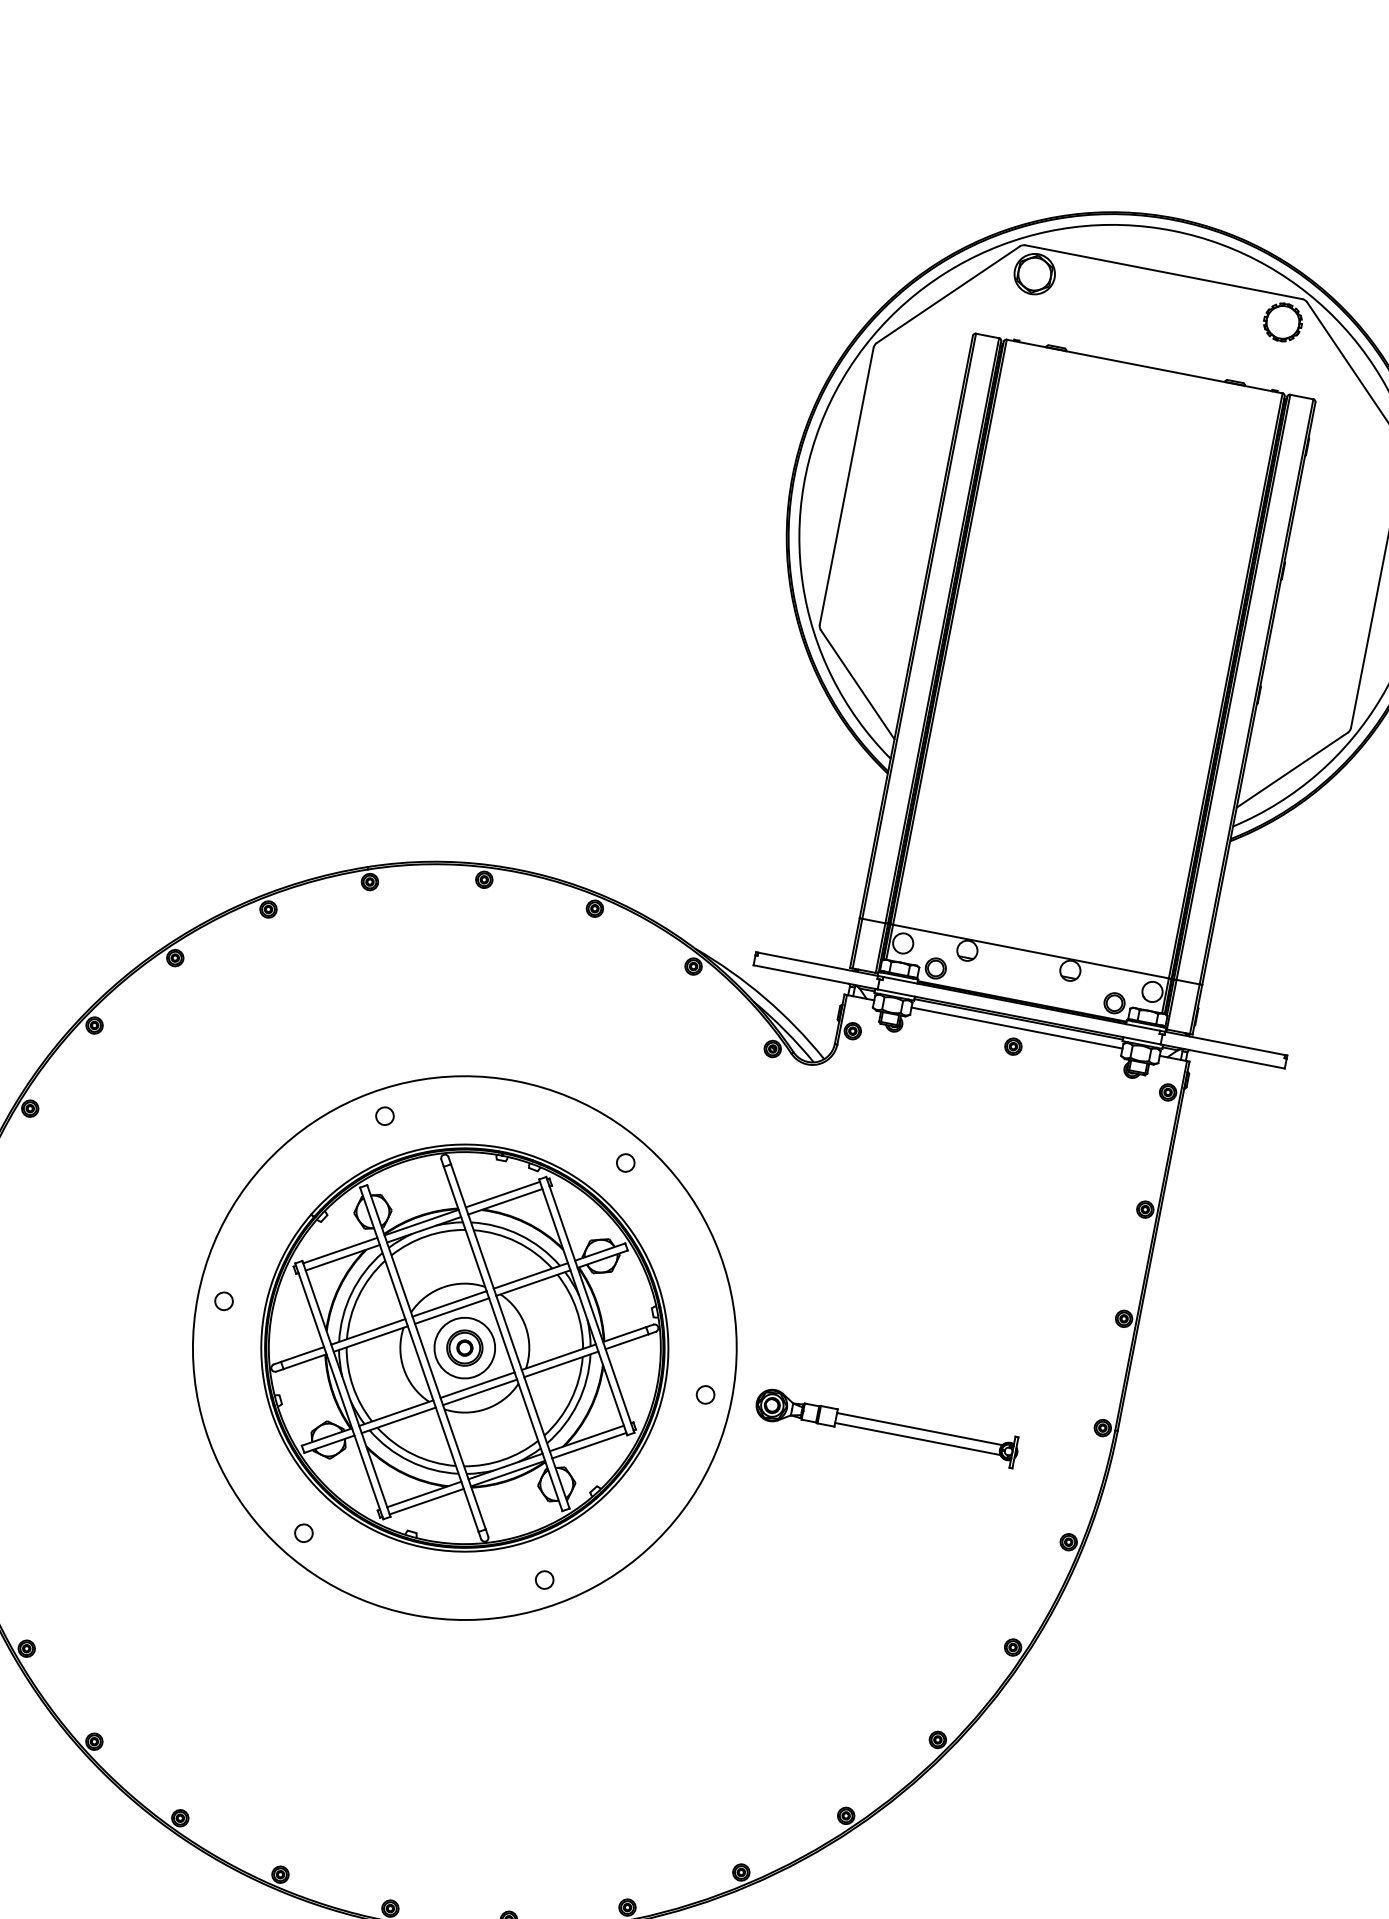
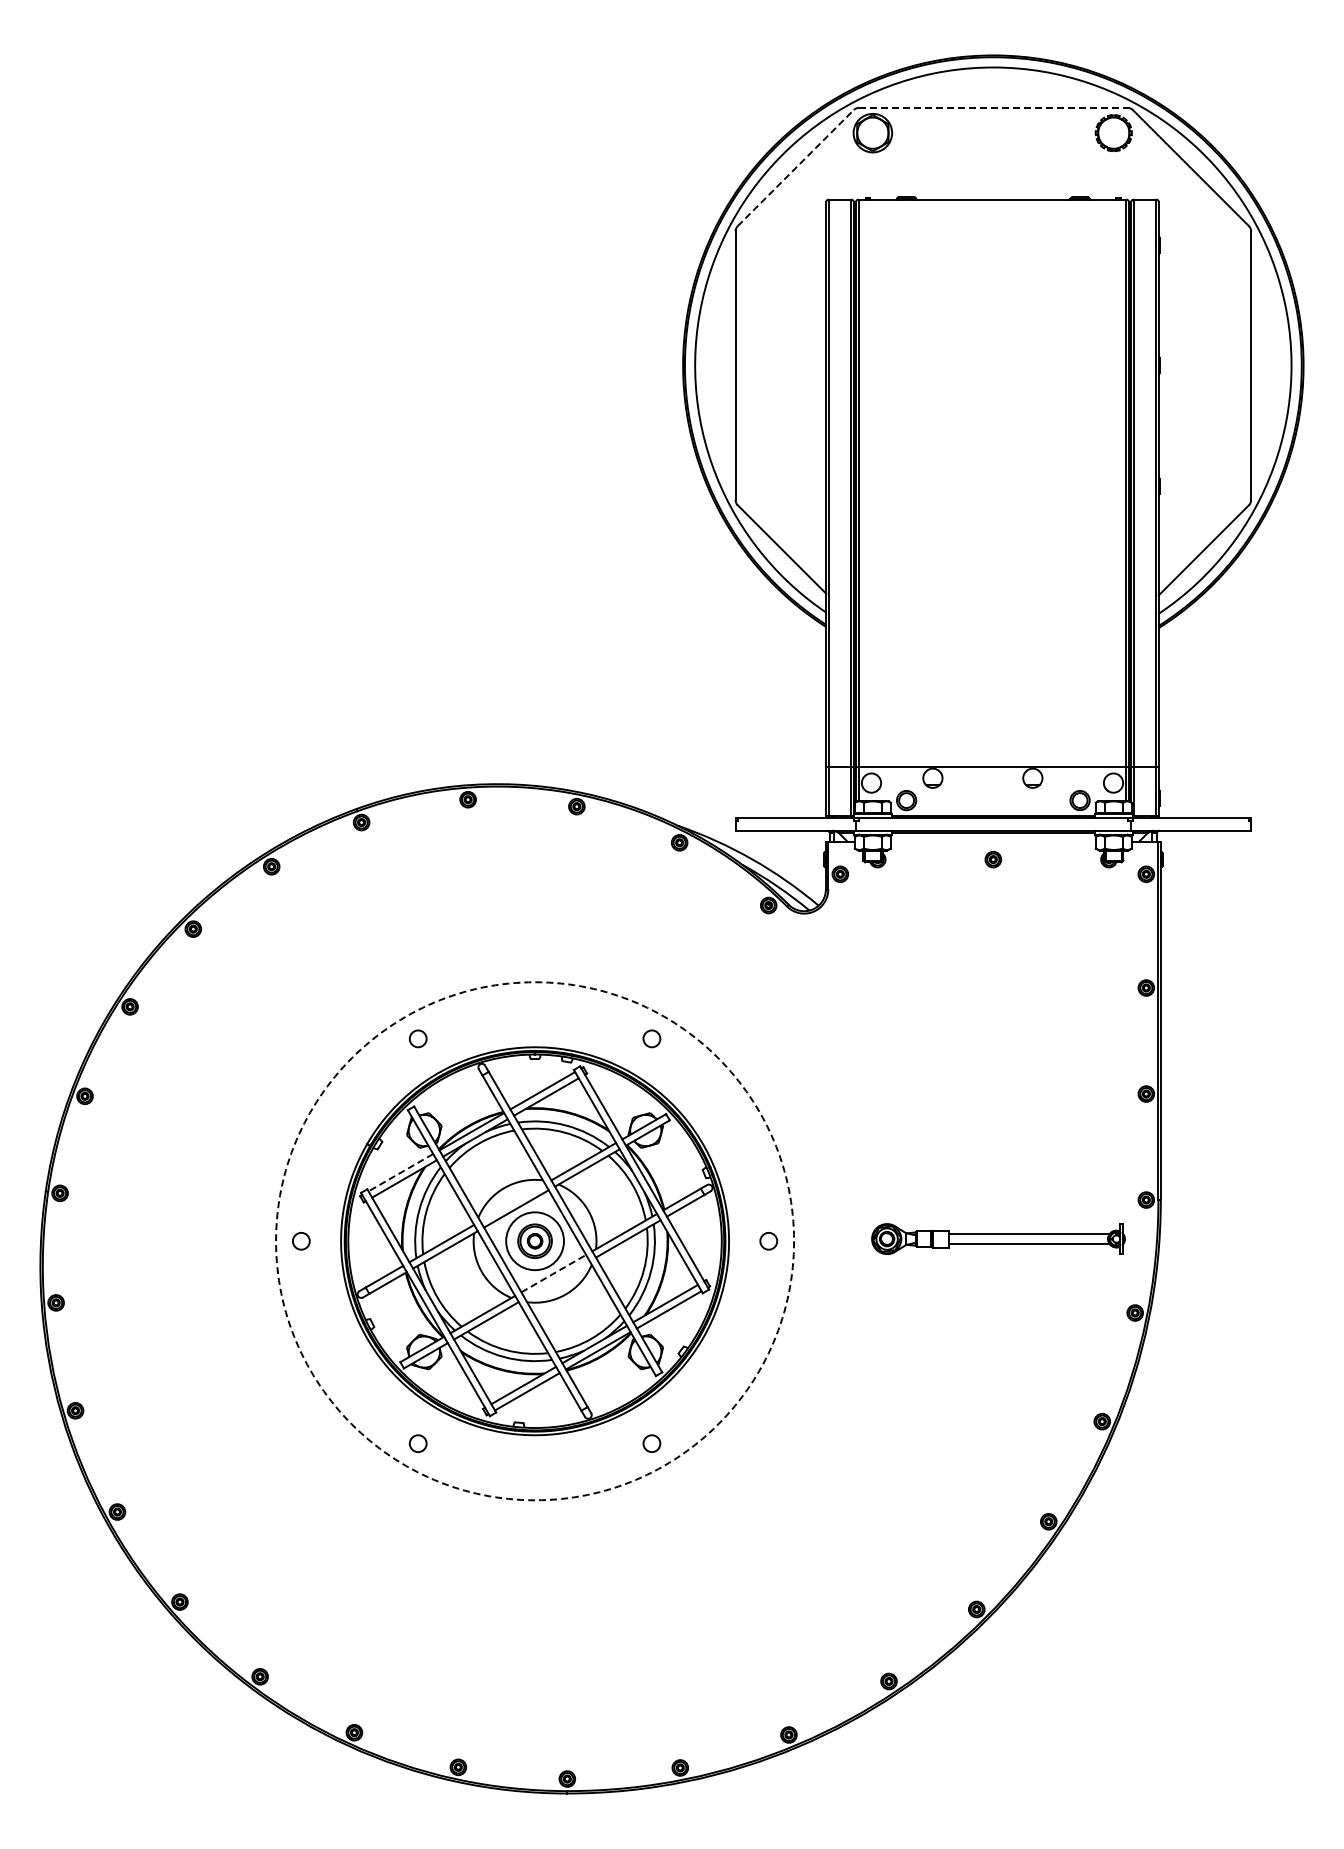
line: (1164, 271) -> (993, 107), solid -> dashed
line: (949, 294) -> (796, 167), solid -> dashed
line: (1016, 1027) -> (992, 841), removed
line: (339, 1250) -> (400, 1172), solid -> dashed
line: (449, 1303) -> (512, 1202), removed
circle: (465, 1348) -> (535, 1241), solid -> dashed
line: (478, 1385) -> (554, 1273), solid -> dashed
line: (480, 1391) -> (557, 1279), removed
part: (887, 1427) -> (998, 1238), moved

